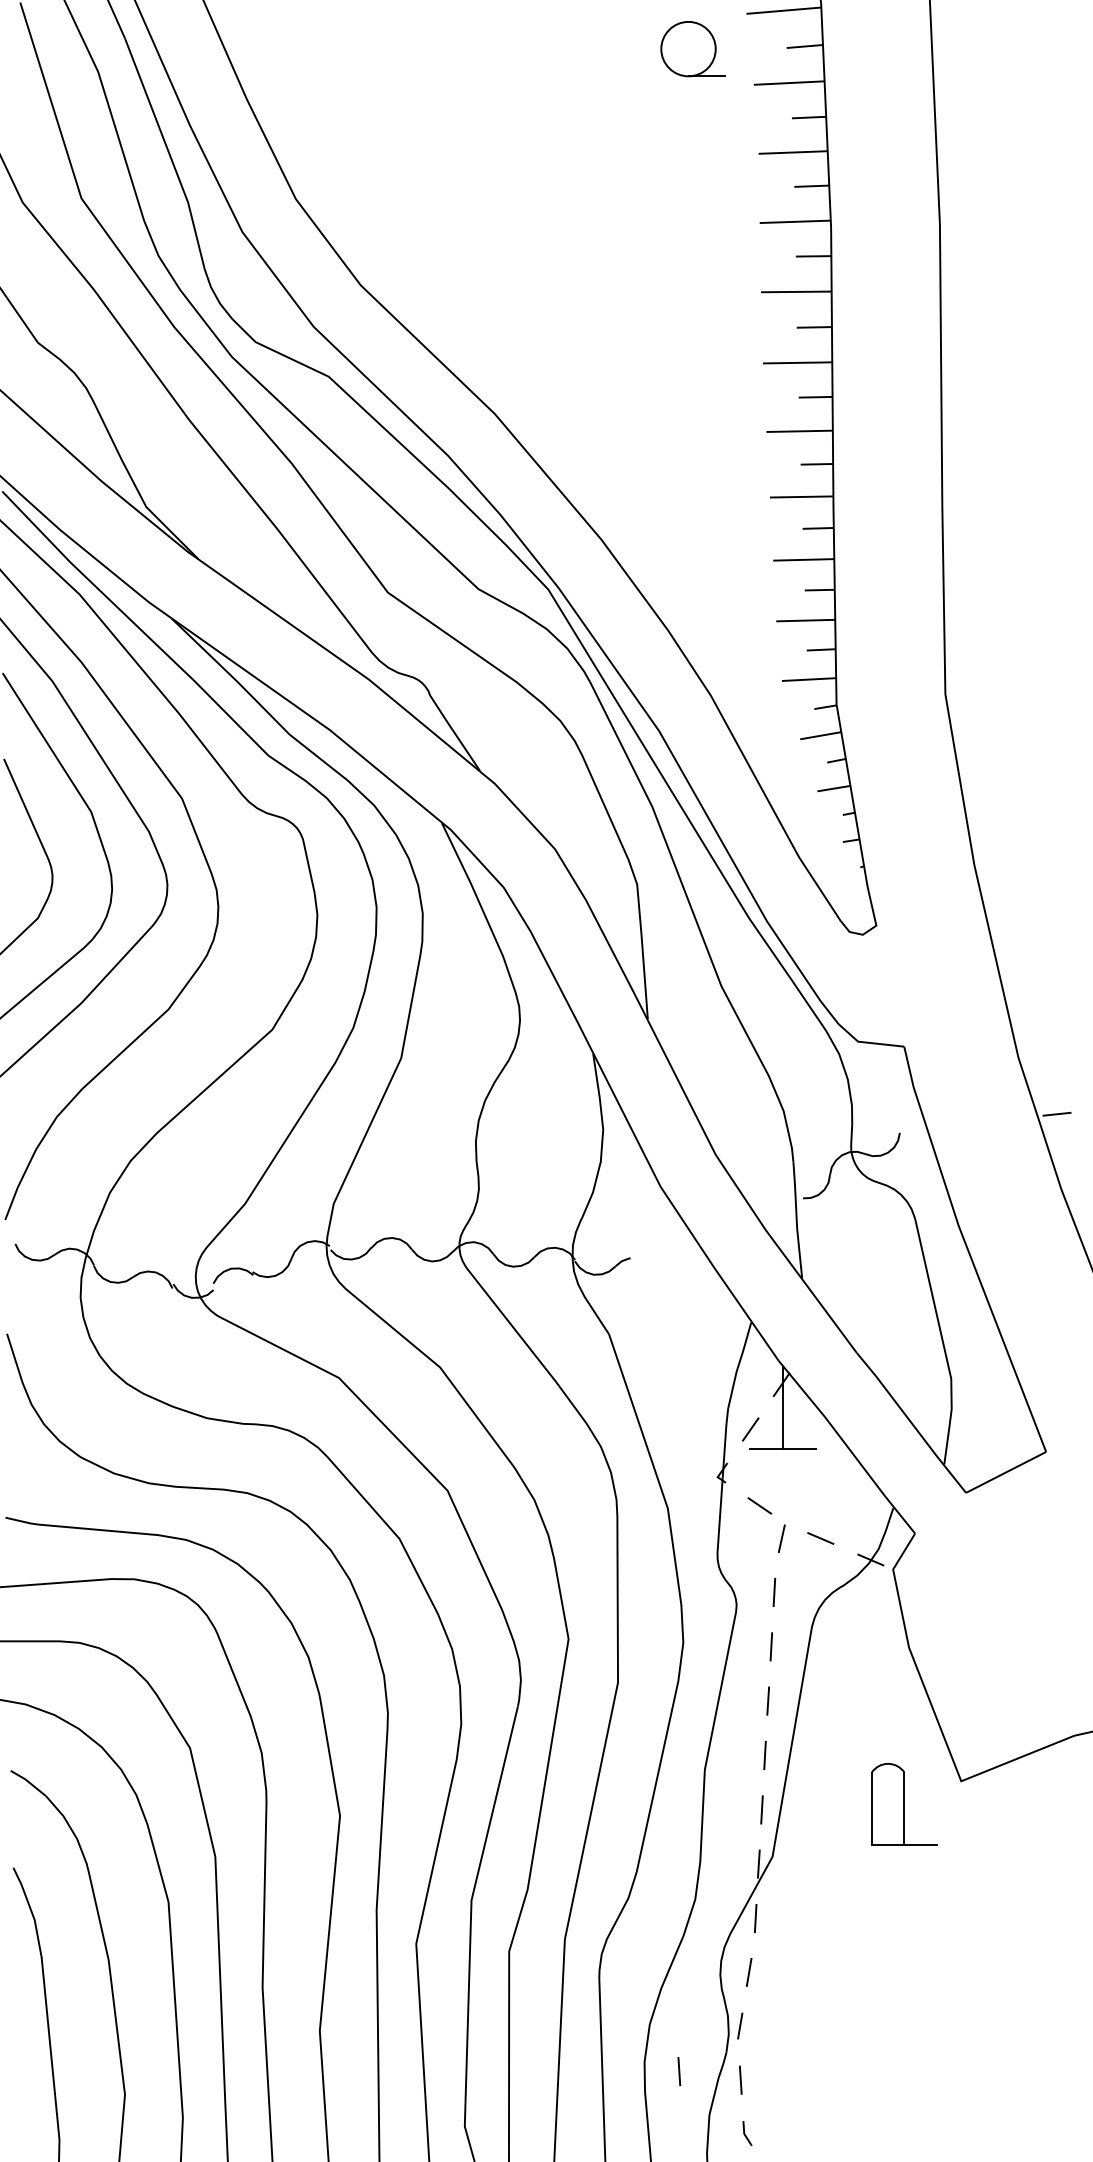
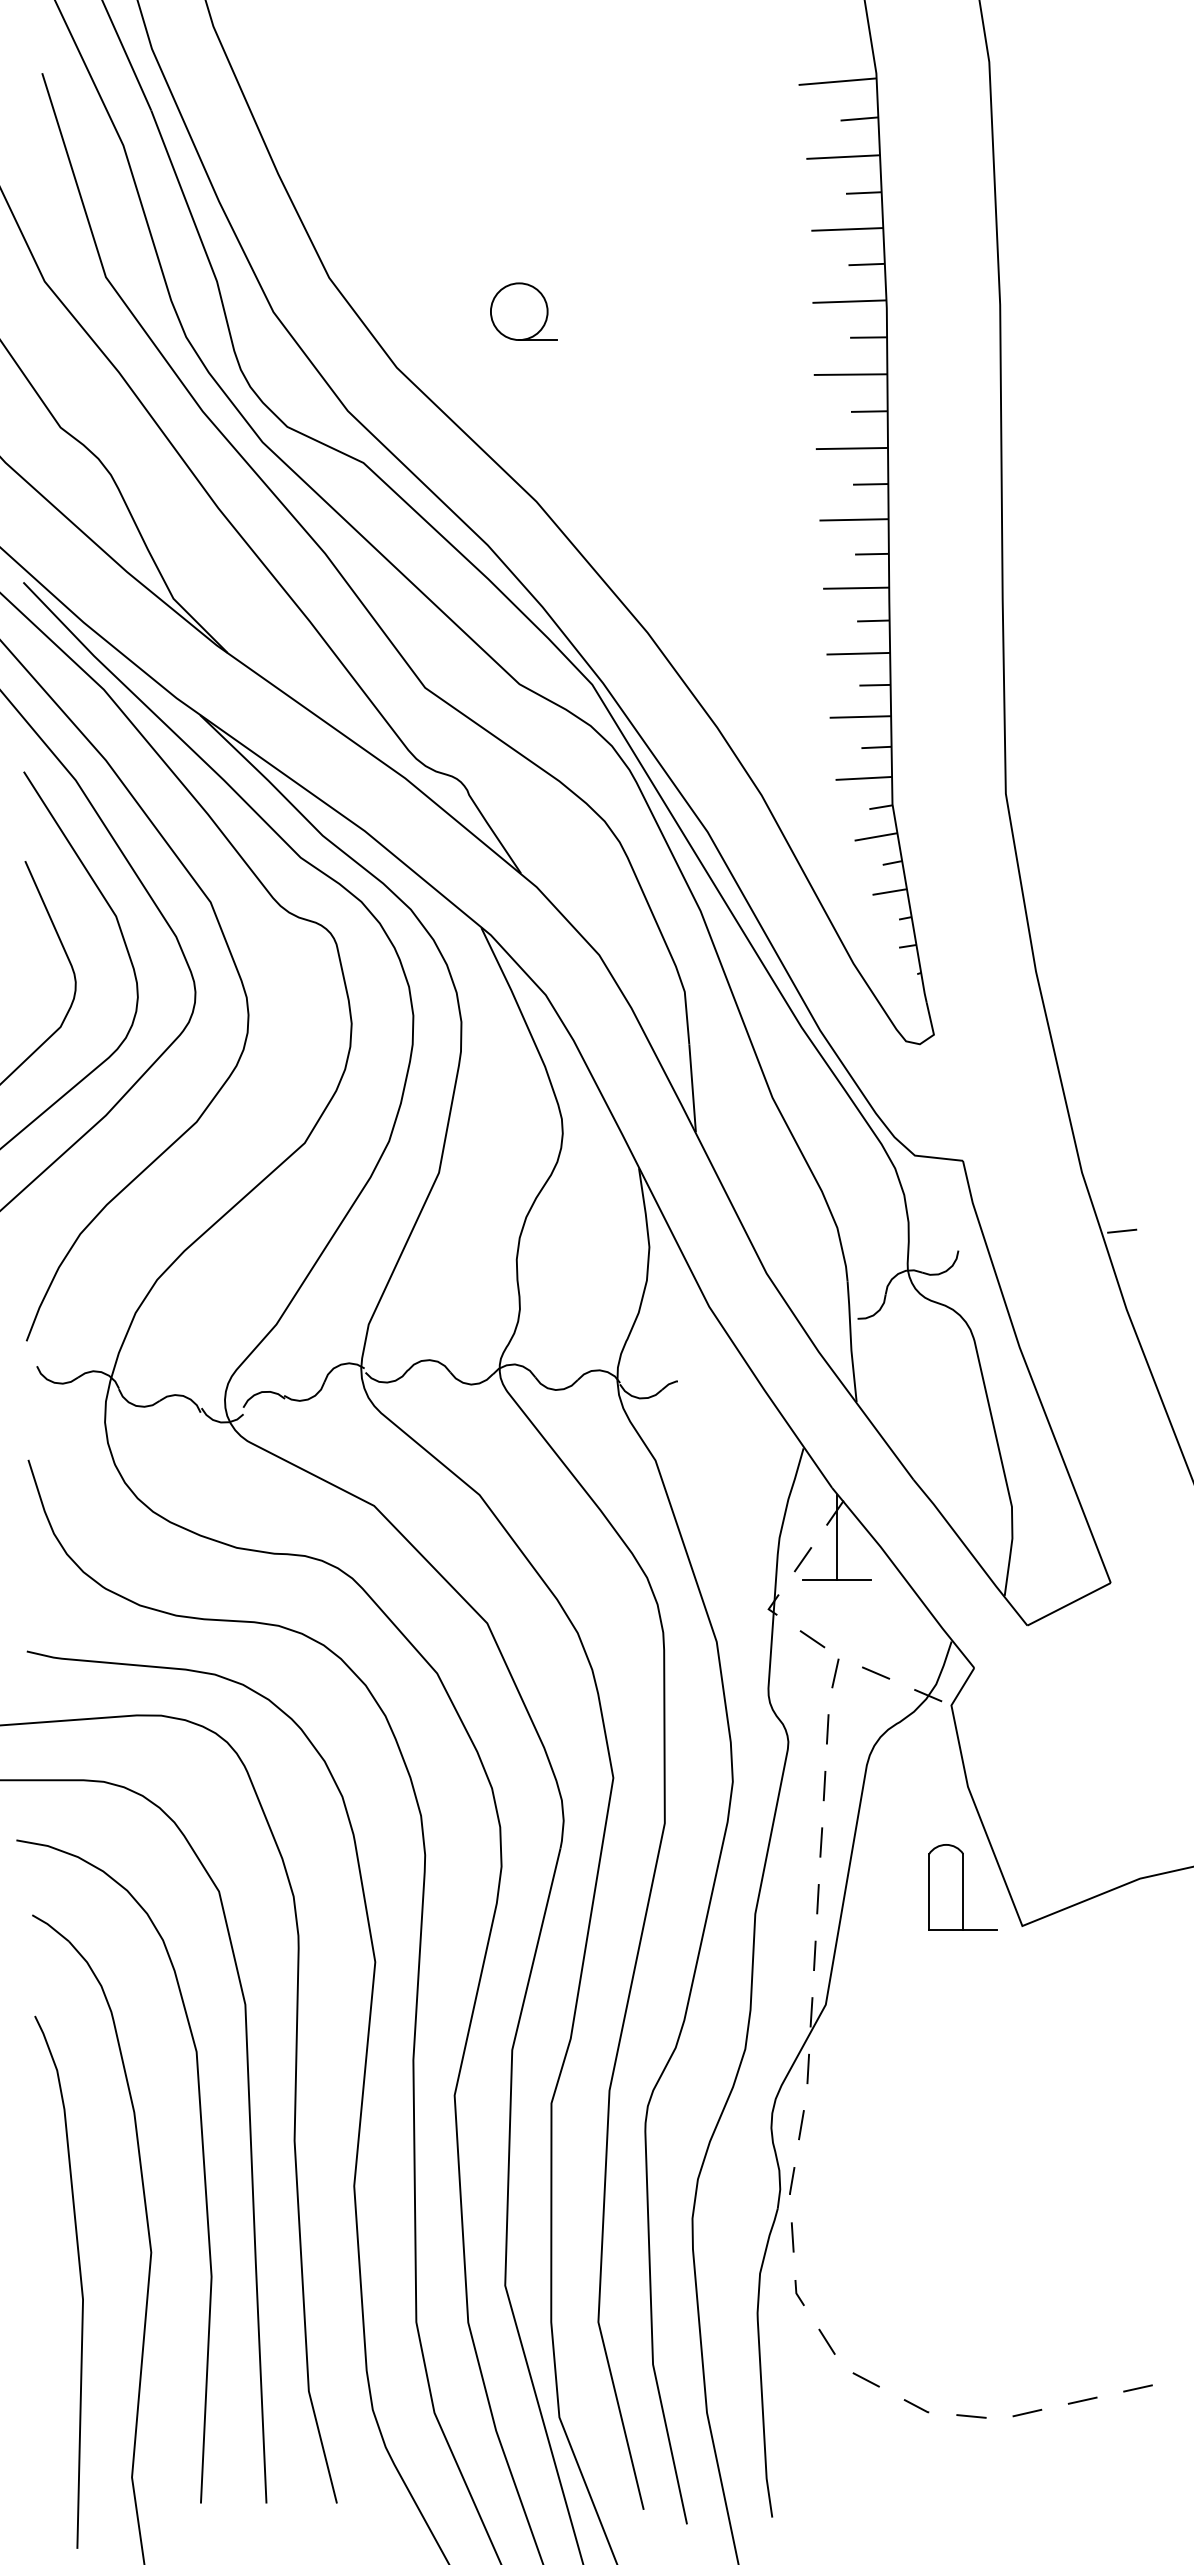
part: (692, 48) -> (523, 311), moved
part: (903, 1804) -> (962, 1887), moved
line: (679, 2071) -> (728, 2228), removed

